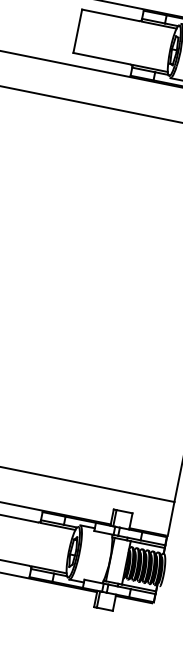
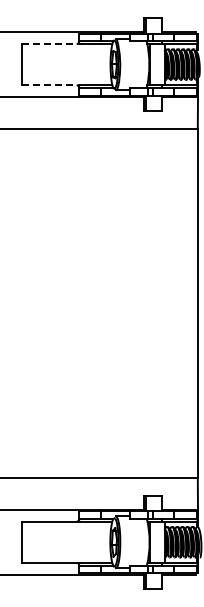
line: (111, 16) -> (50, 44), solid -> dashed
line: (102, 59) -> (50, 85), solid -> dashed

